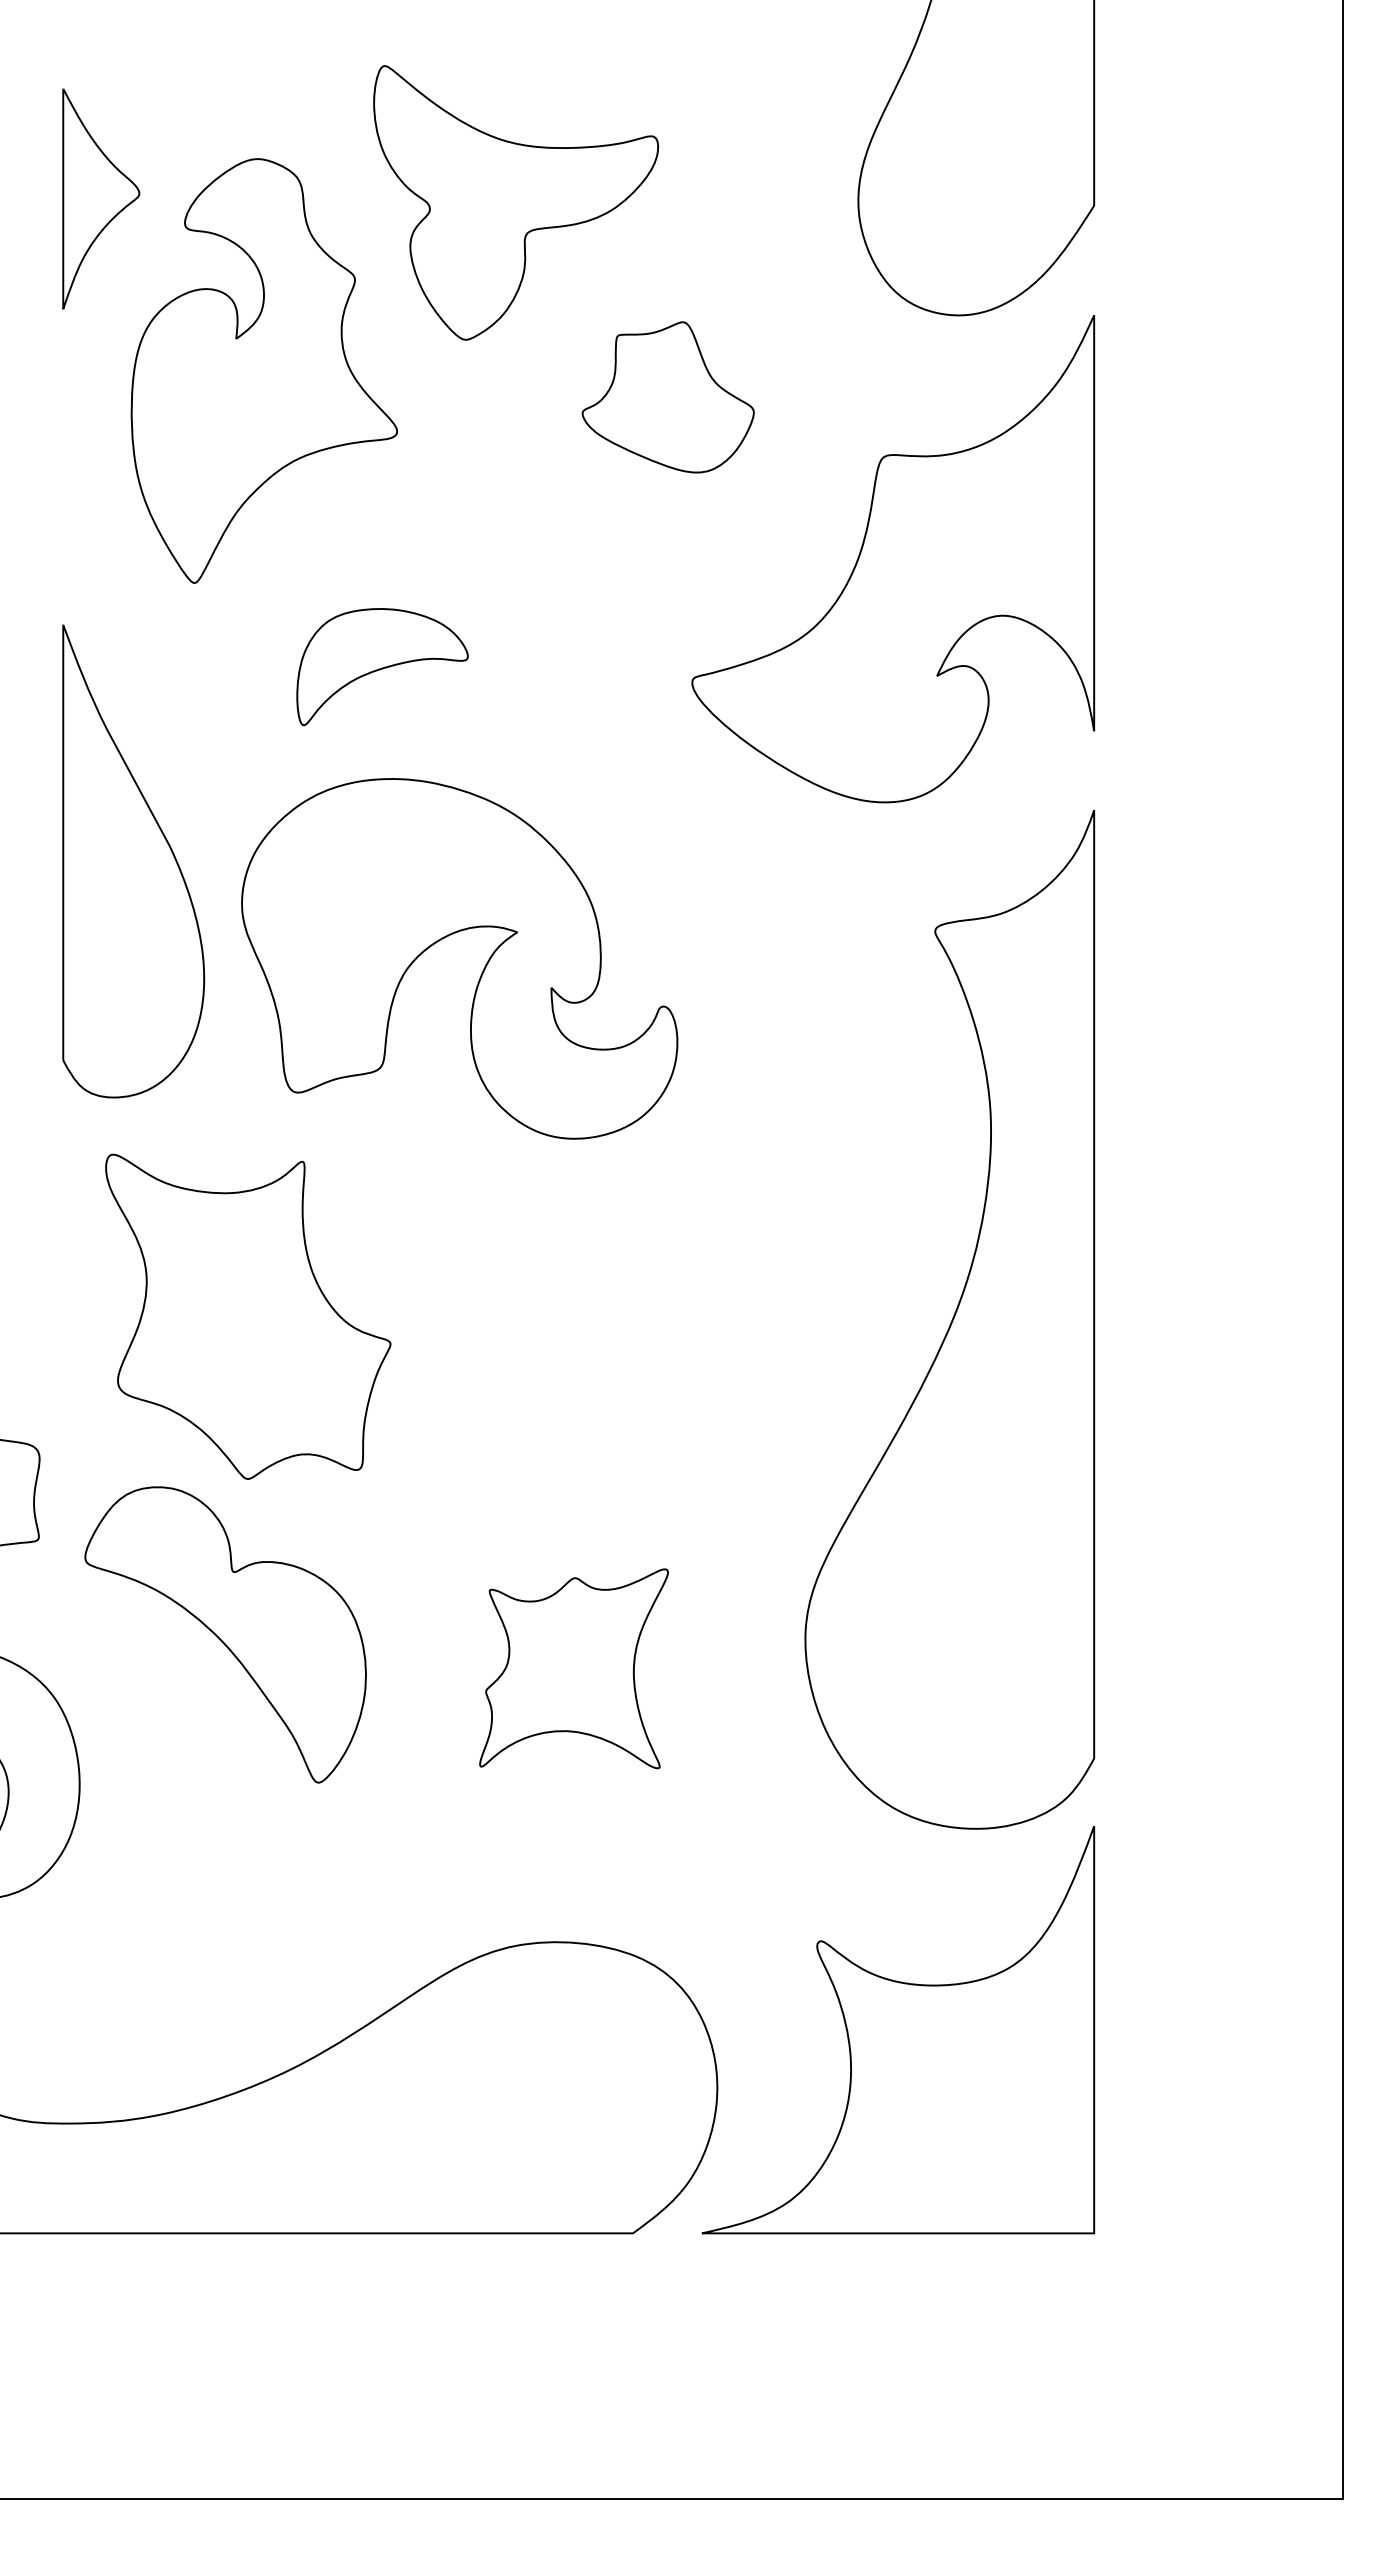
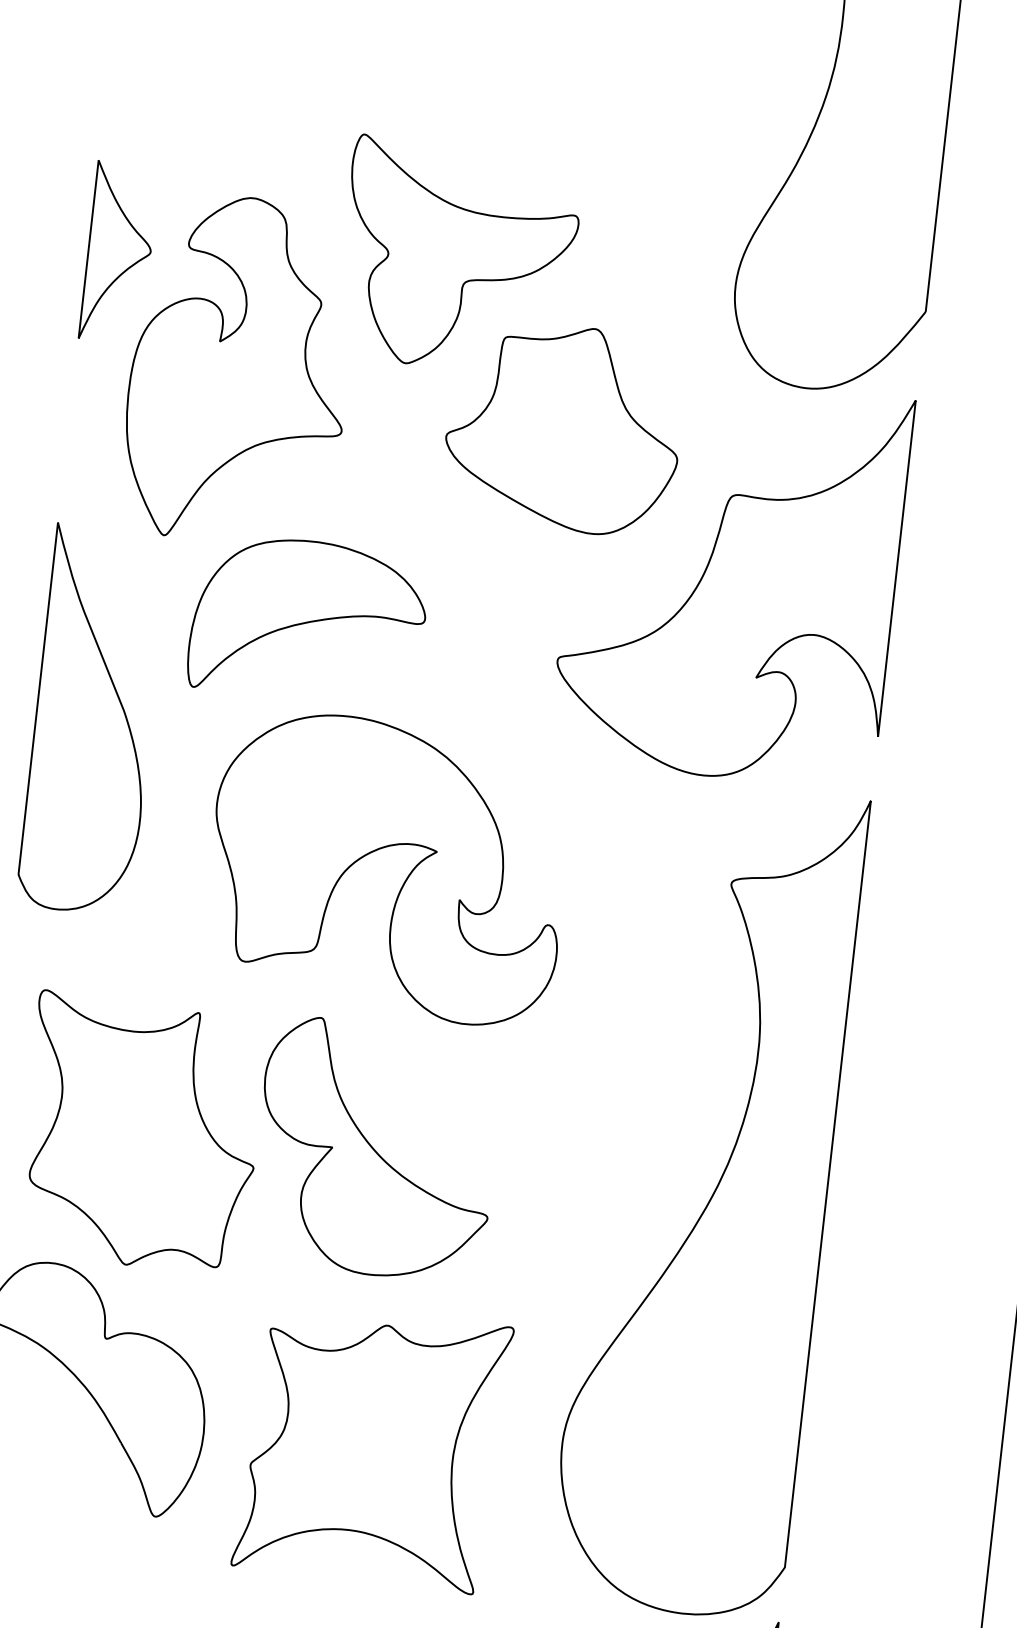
part: (101, 198) -> (119, 252), moved
part: (667, 397) -> (563, 428), size x1.67
part: (382, 666) -> (308, 619), size x1.67
part: (133, 861) -> (93, 720), moved
part: (448, 936) -> (381, 849), moved
part: (537, 1304) -> (375, 1149), added
part: (573, 1668) -> (372, 1447), size x1.67

